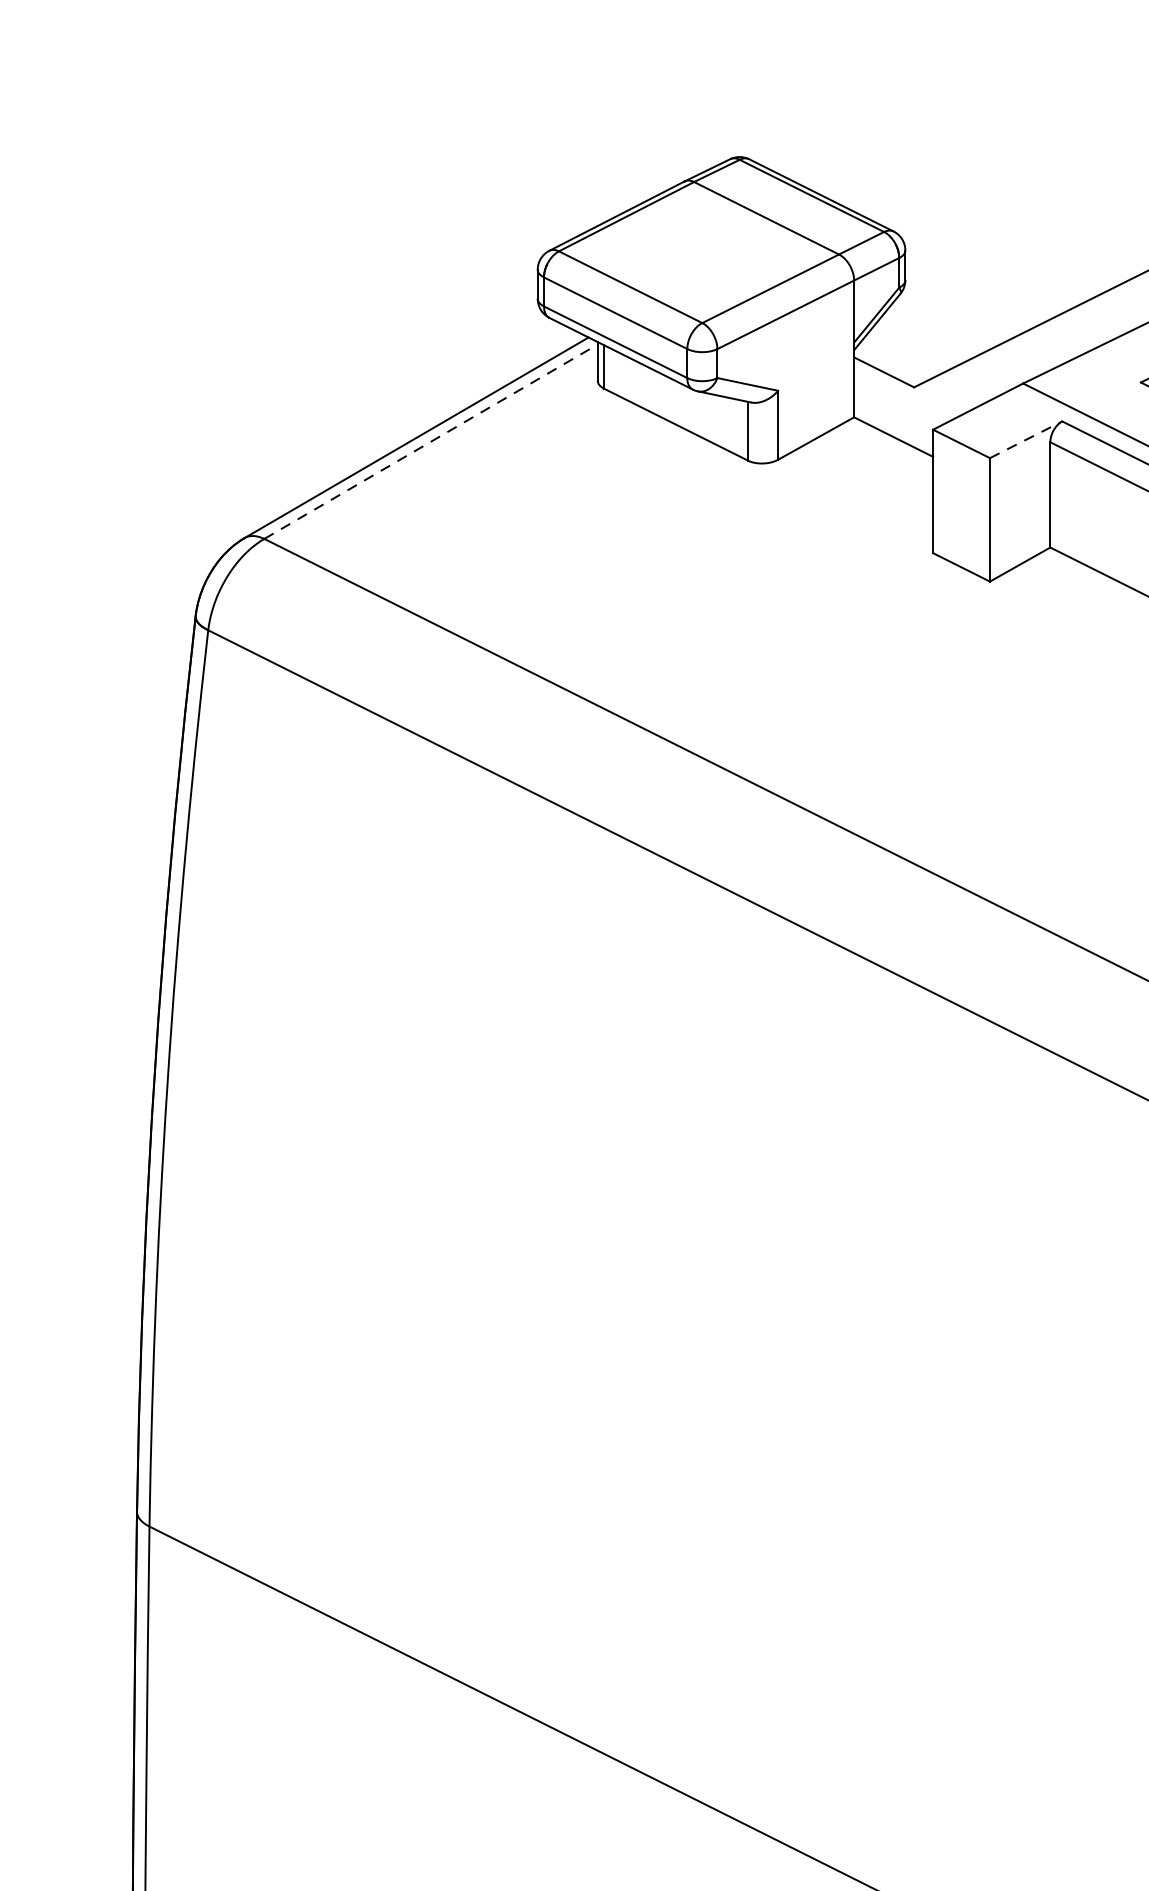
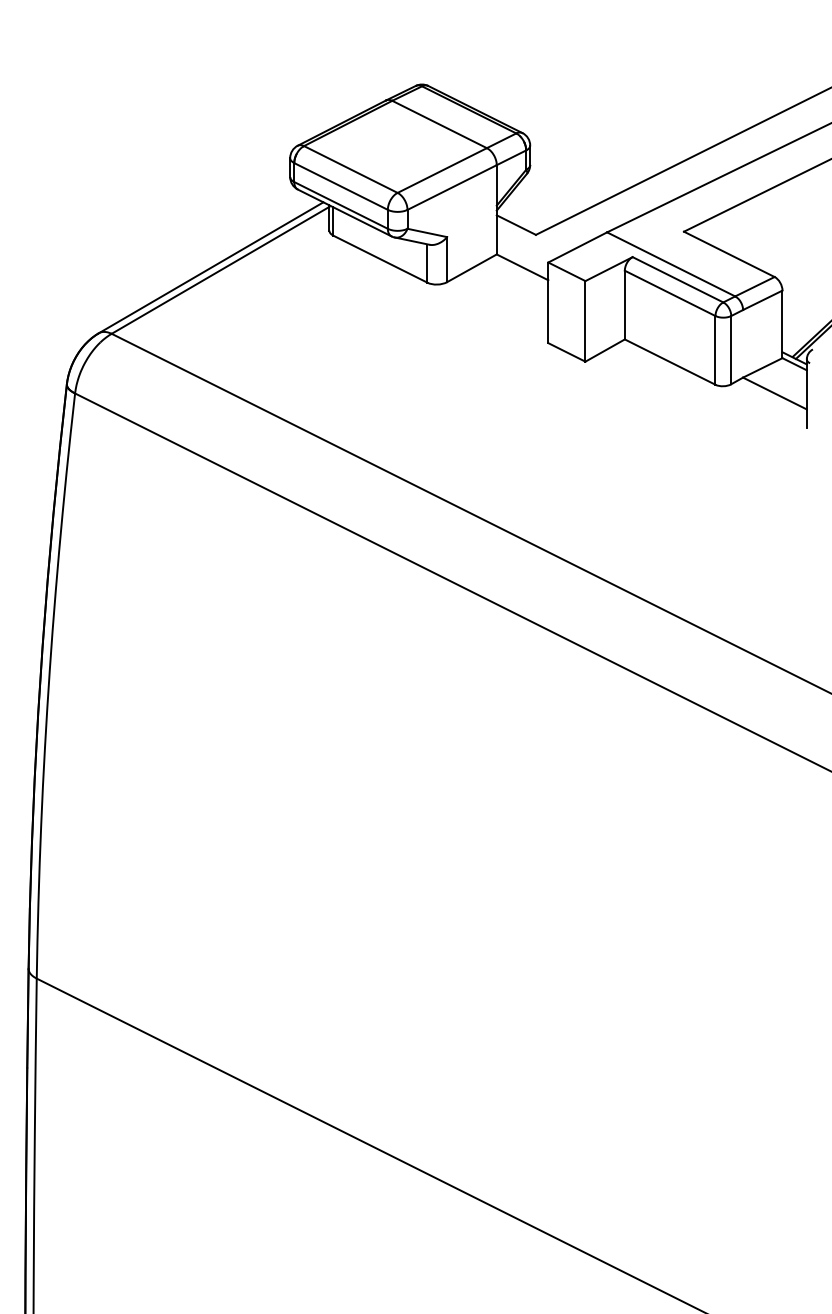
line: (1026, 438) -> (609, 268), dashed -> solid
line: (430, 441) -> (220, 270), dashed -> solid

